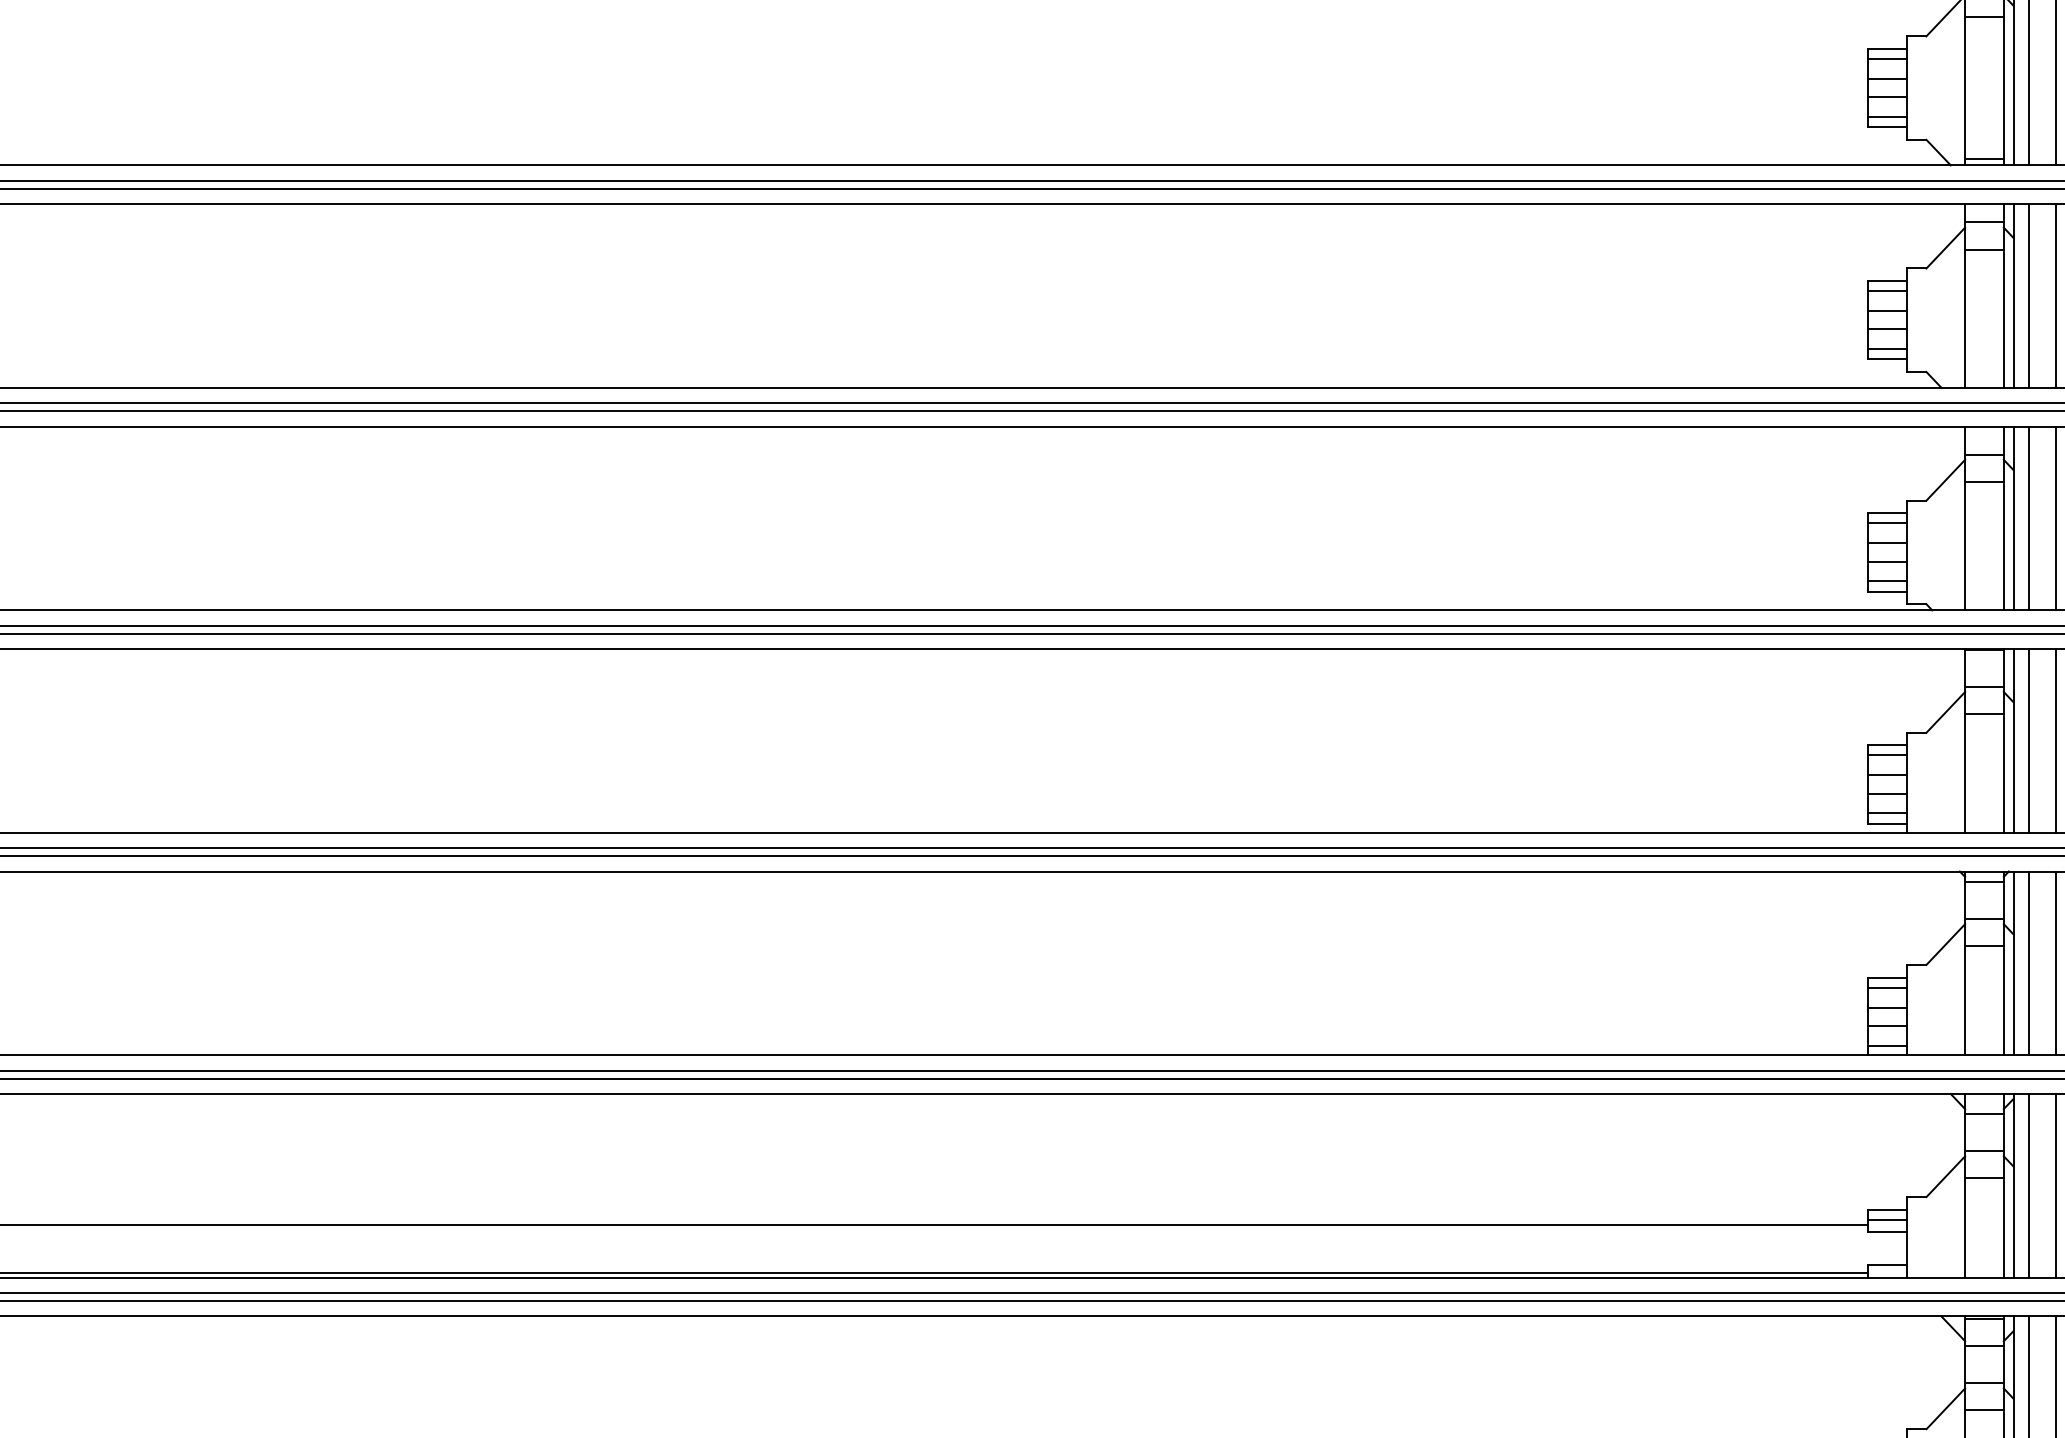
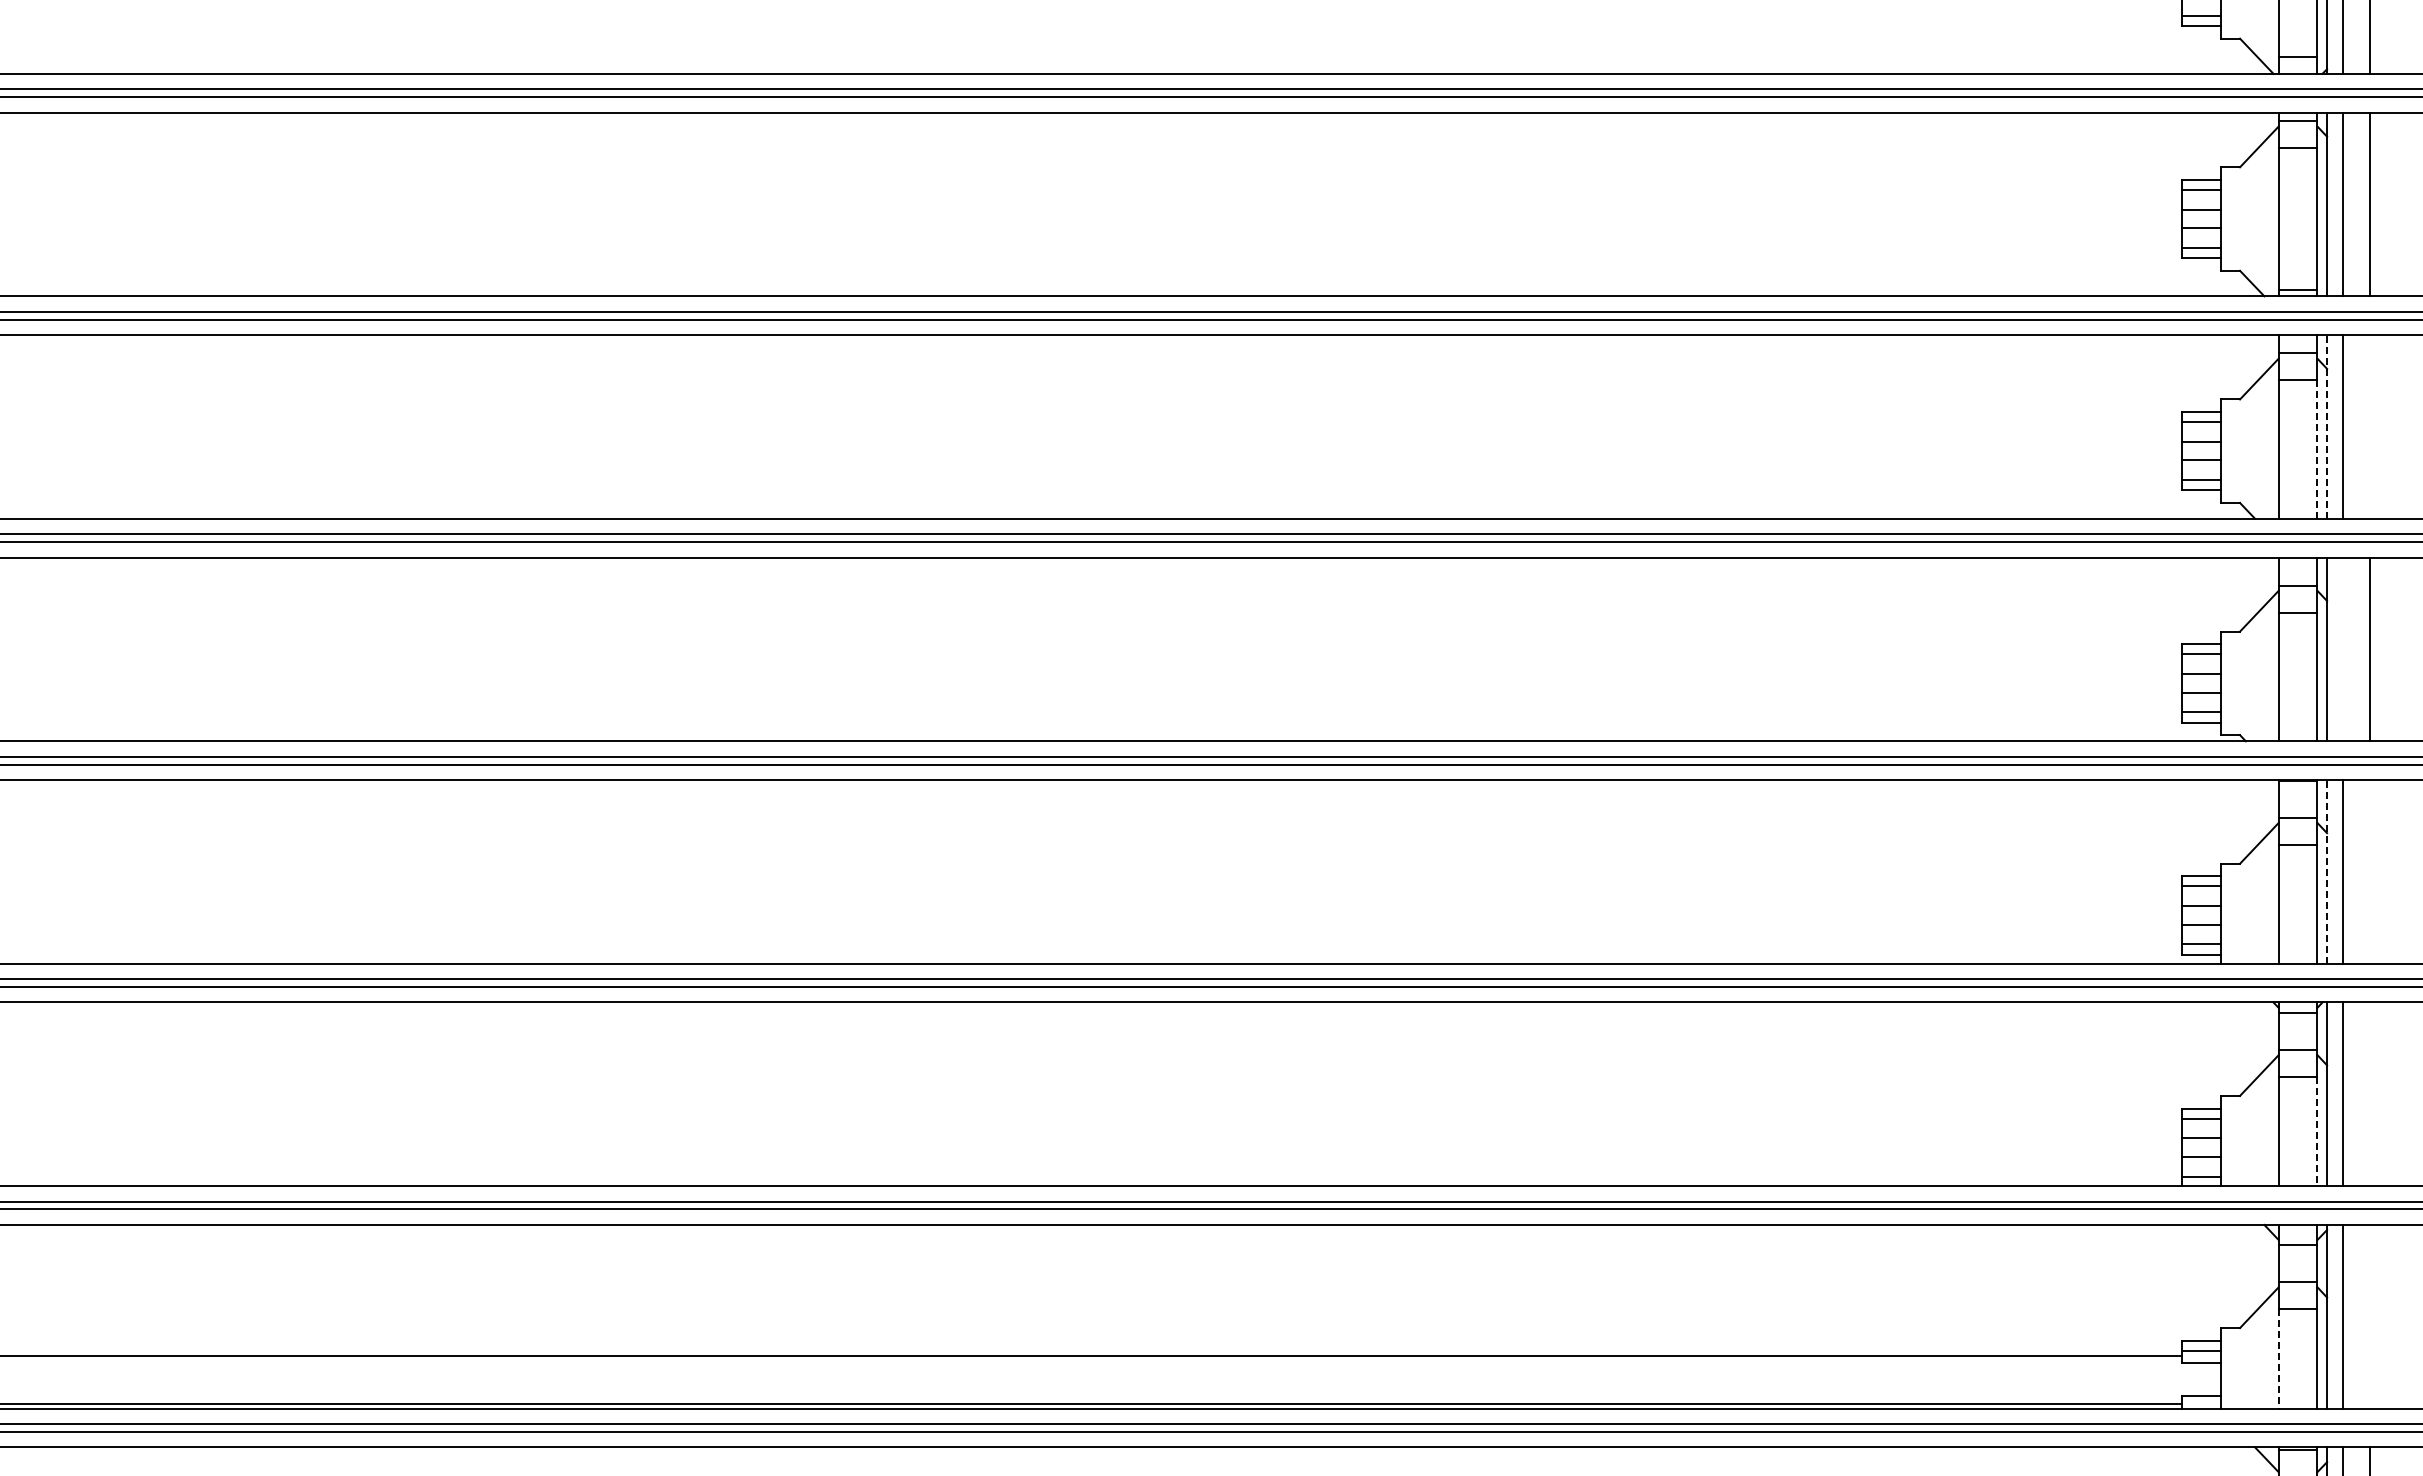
line: (2013, 295) -> (2327, 426), solid -> dashed
line: (2055, 295) -> (2369, 426), removed
line: (2003, 319) -> (2317, 450), solid -> dashed
line: (2028, 518) -> (2342, 649), removed
line: (2013, 740) -> (2327, 871), solid -> dashed
line: (2055, 740) -> (2369, 871), removed
line: (2055, 963) -> (2369, 1094), removed
line: (2003, 1000) -> (2317, 1131), solid -> dashed
line: (2055, 1185) -> (2369, 1316), removed
line: (1964, 1227) -> (2278, 1358), solid -> dashed

